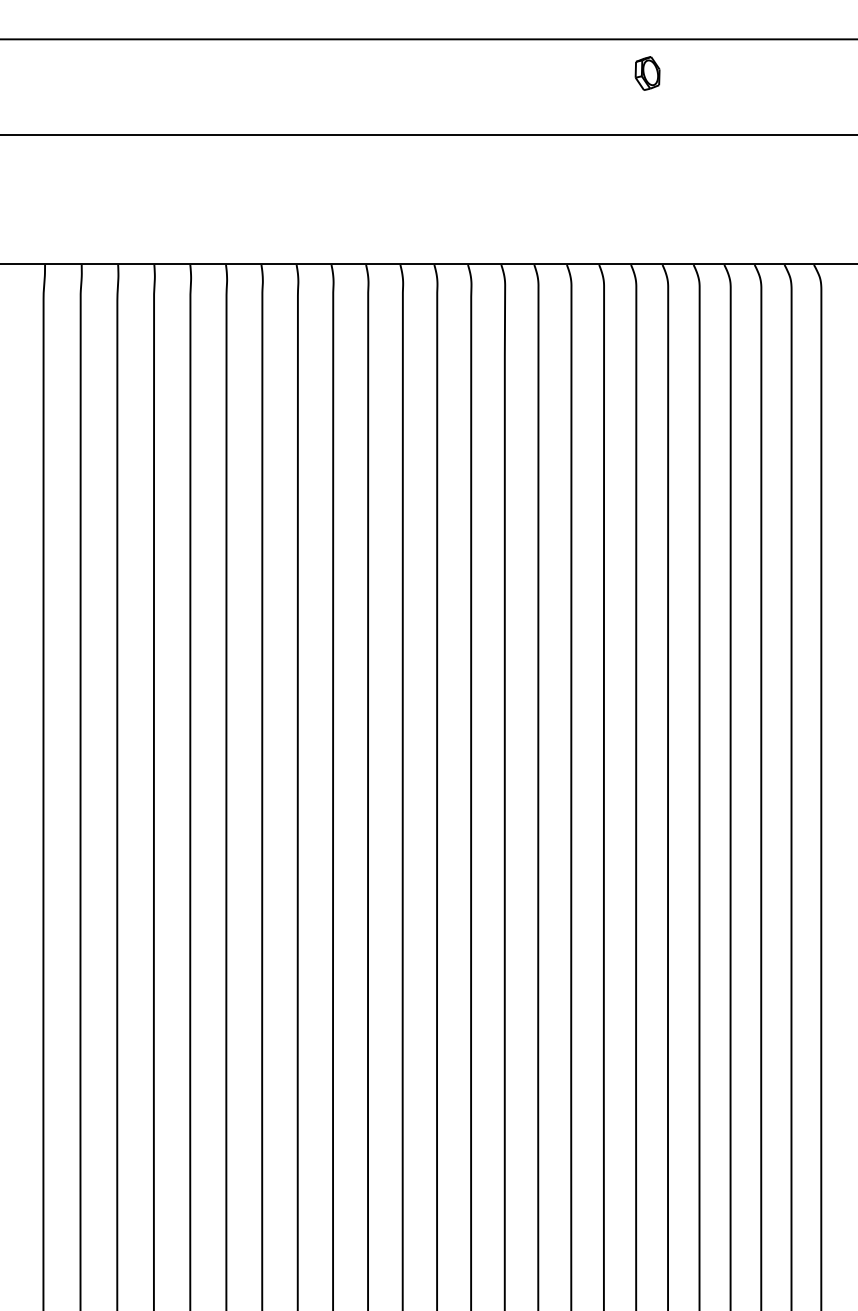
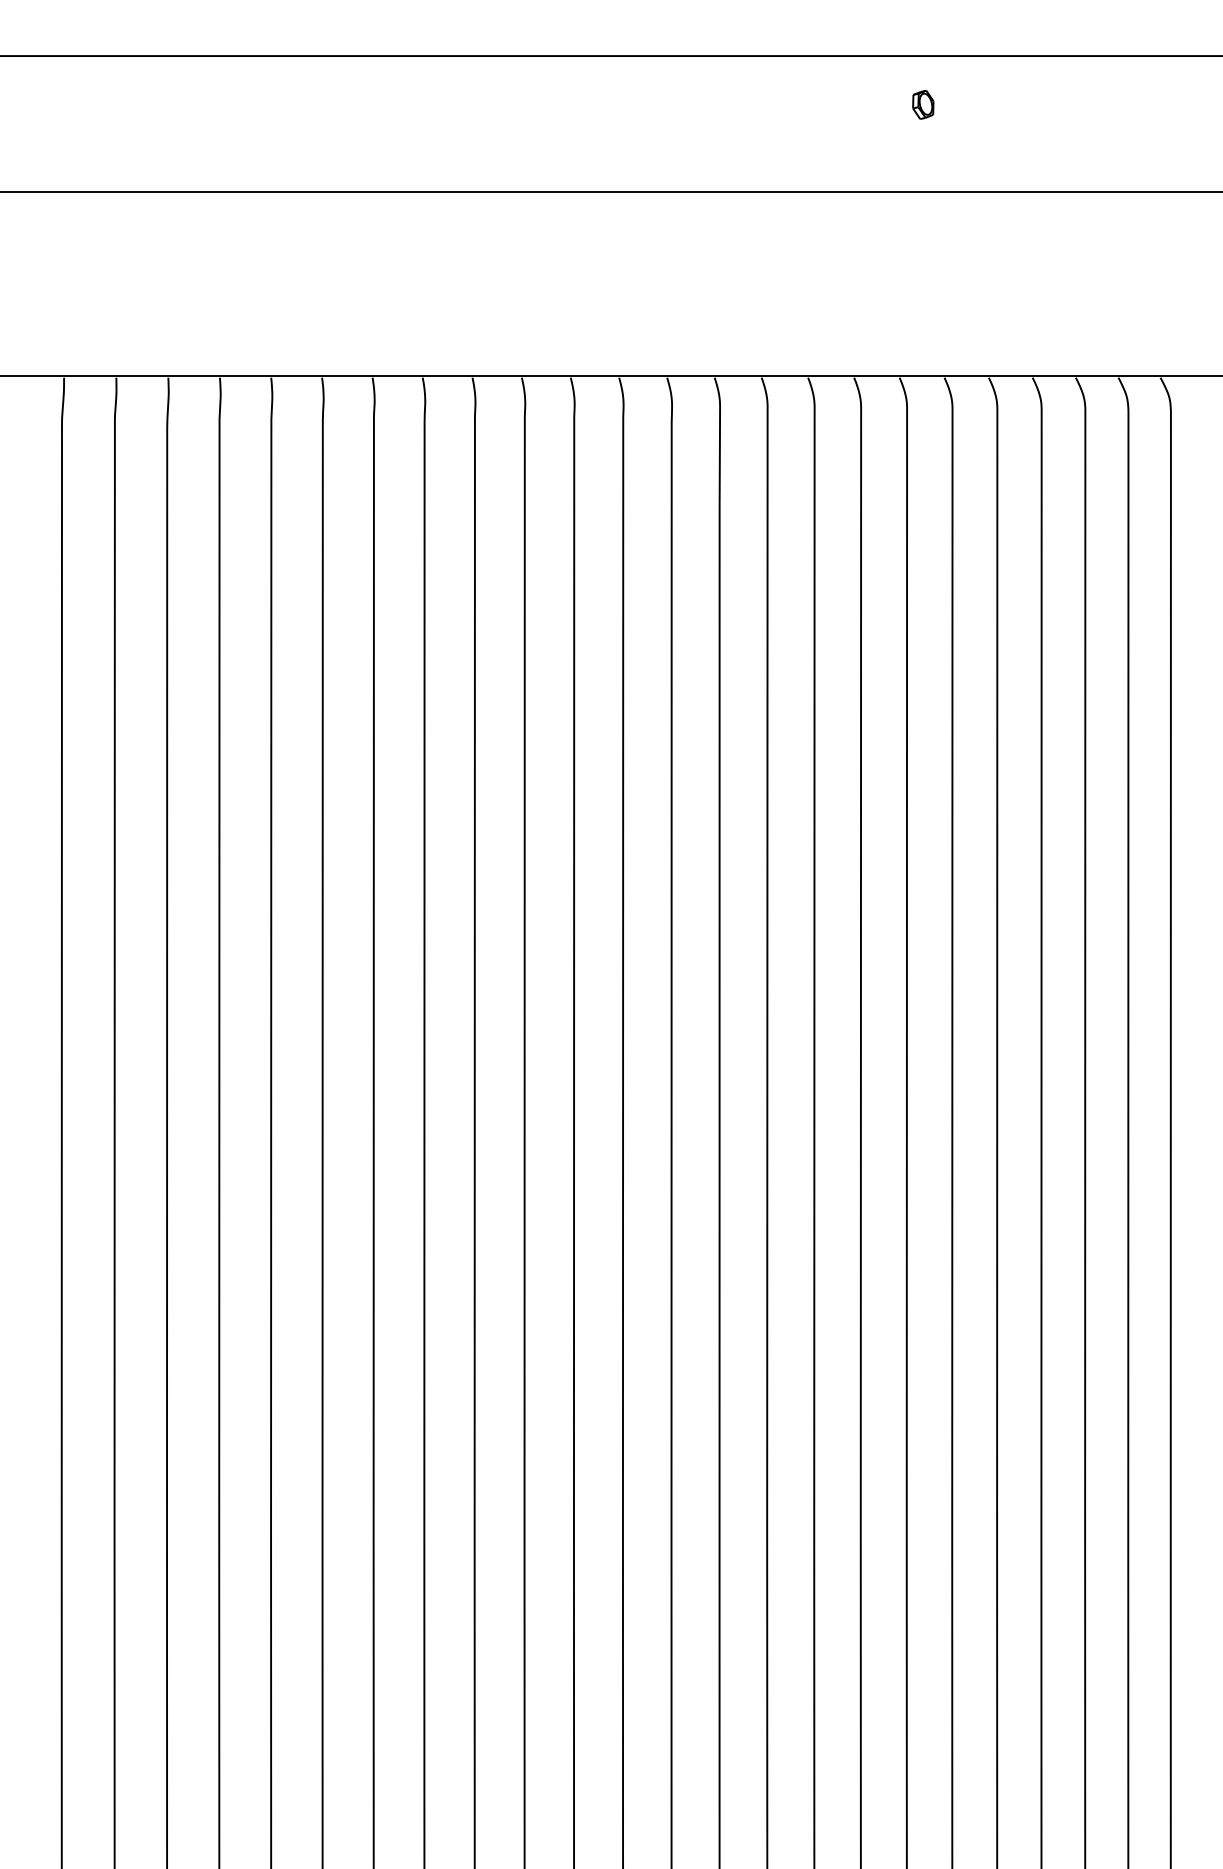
part: (647, 73) -> (923, 104), size x0.6

